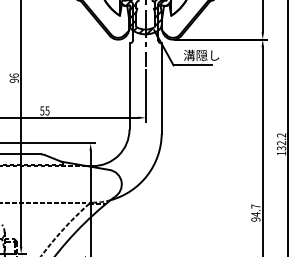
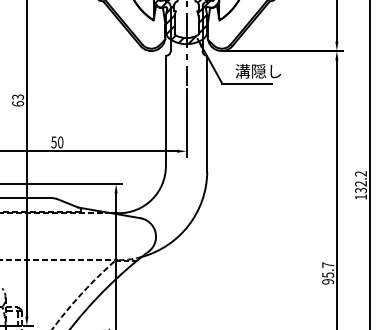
text: (13, 77) -> (17, 99), 96 -> 63
text: (47, 110) -> (60, 141), 55 -> 50
text: (255, 214) -> (327, 275), 94.7 -> 95.7

